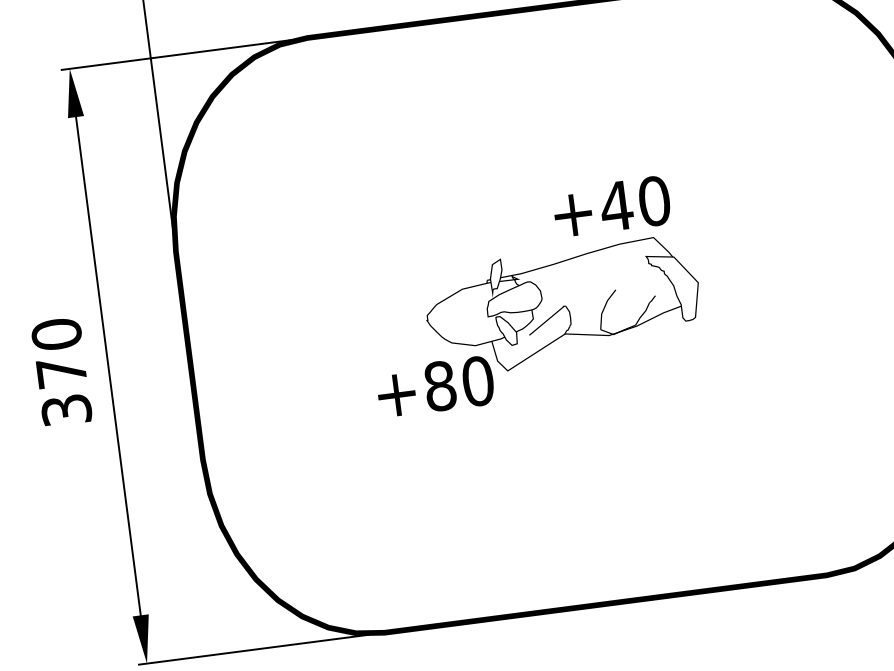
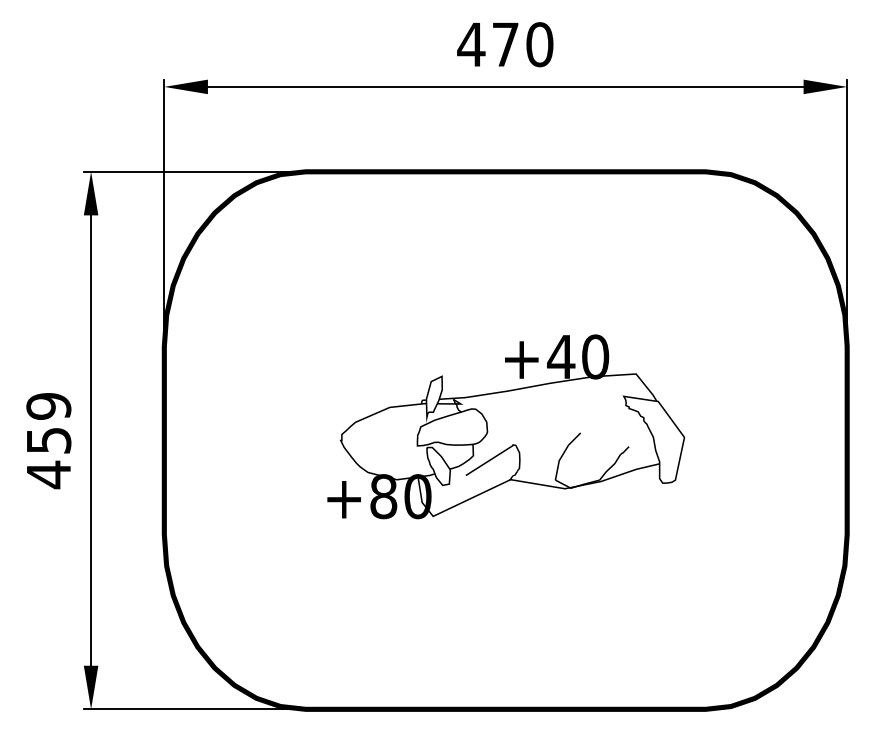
part: (532, 295) -> (476, 426), size x1.4
text: (61, 372) -> (48, 440), 370 -> 459

